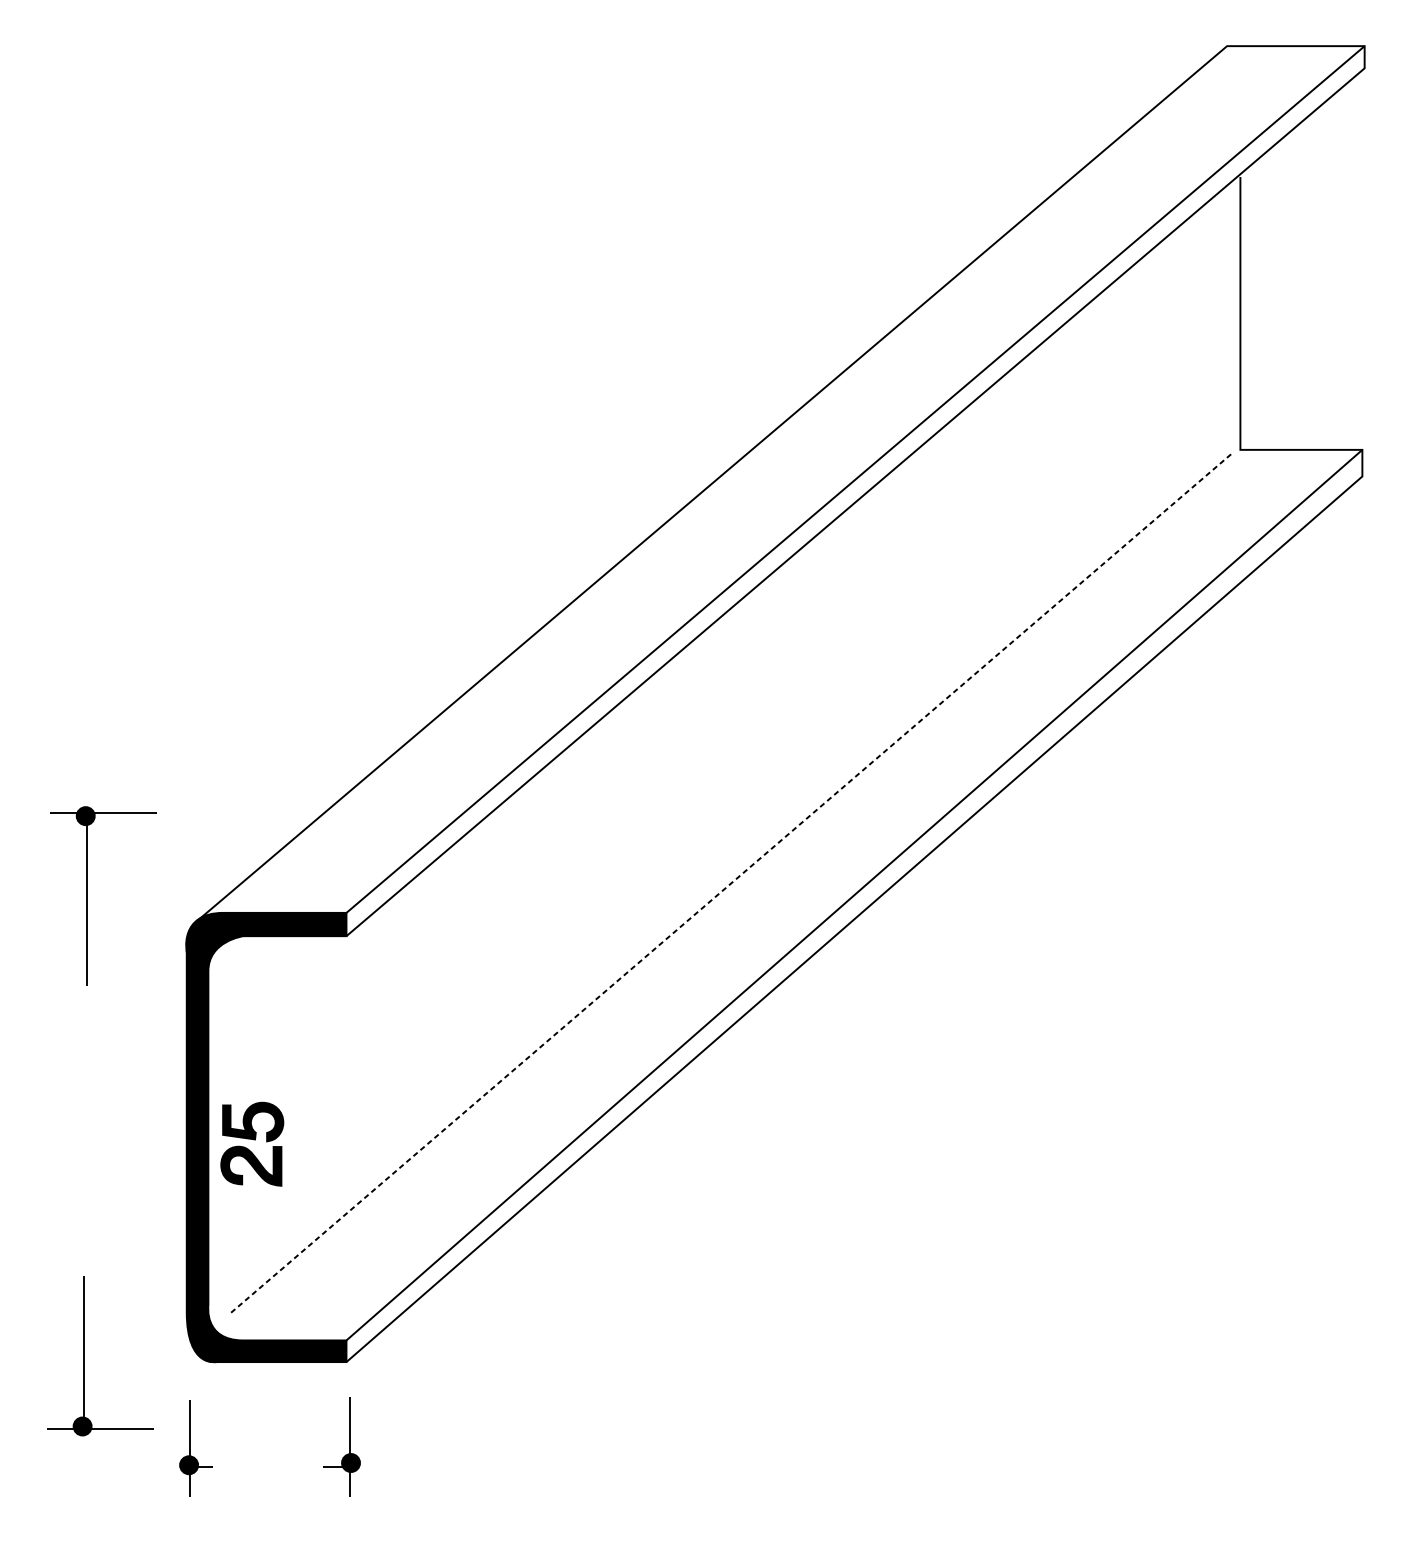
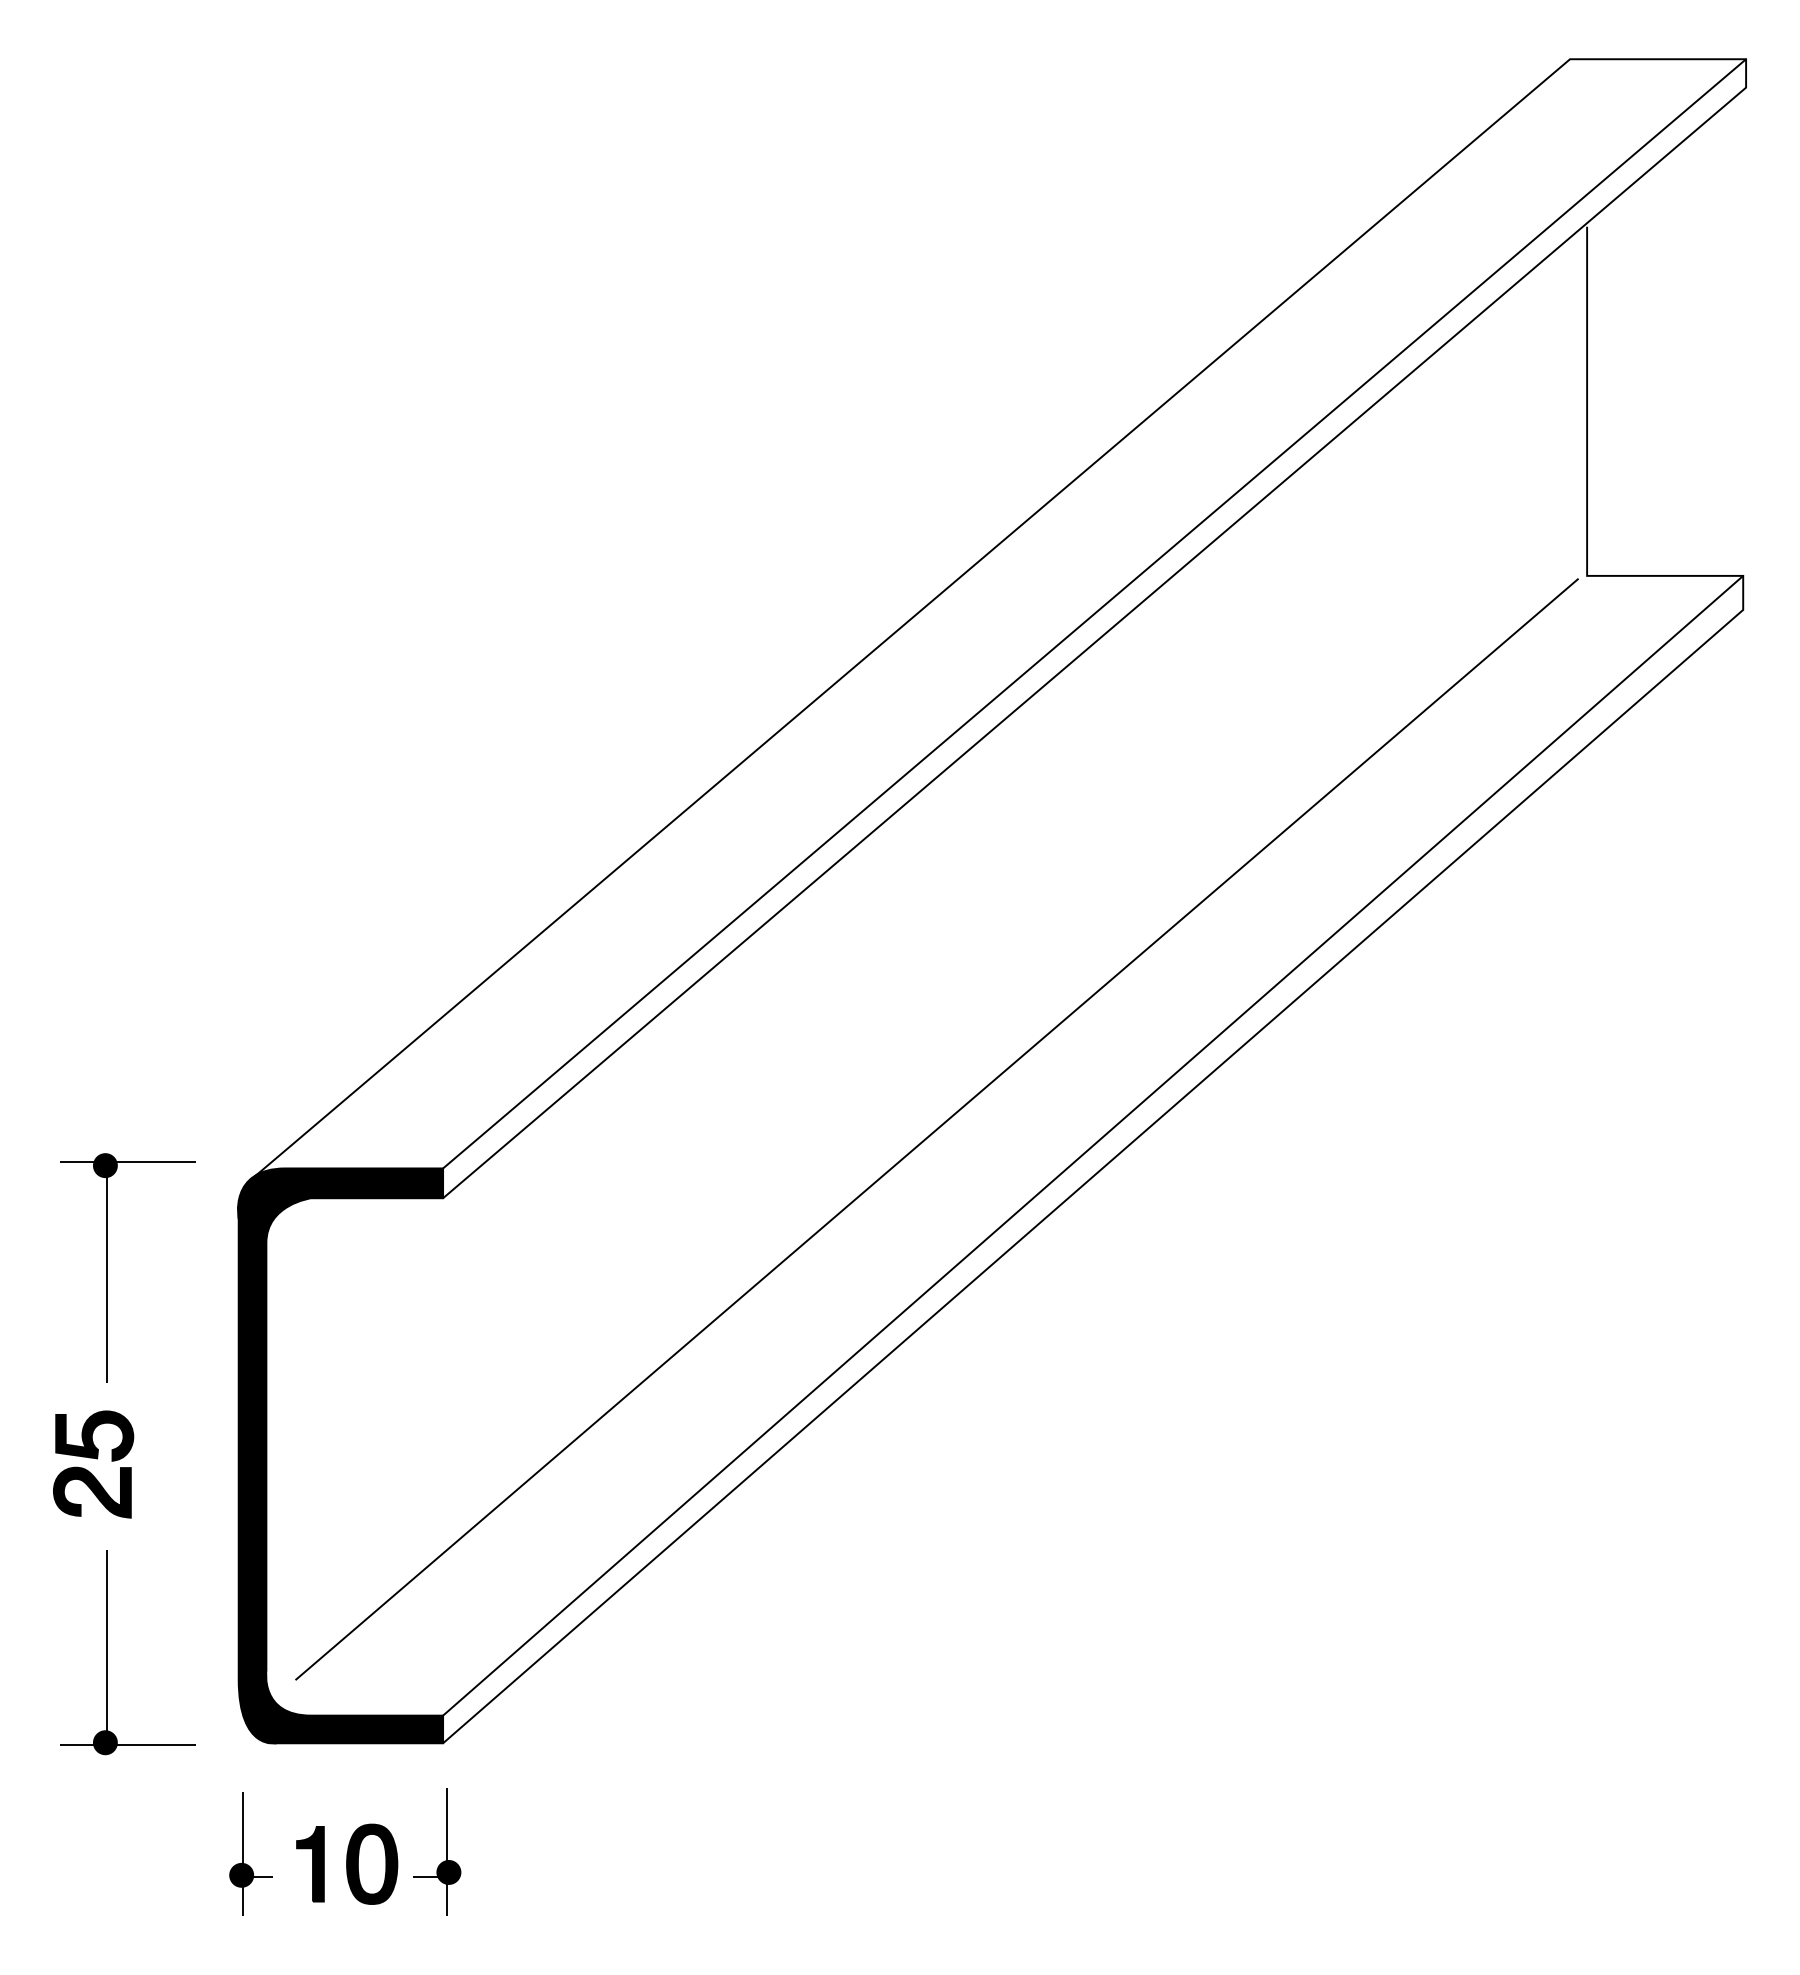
line: (732, 882) -> (937, 1129), dashed -> solid
part: (87, 895) -> (107, 1267), moved
part: (252, 1144) -> (93, 1464), moved
part: (84, 1355) -> (107, 1652), moved
part: (271, 1456) -> (347, 1863), added

